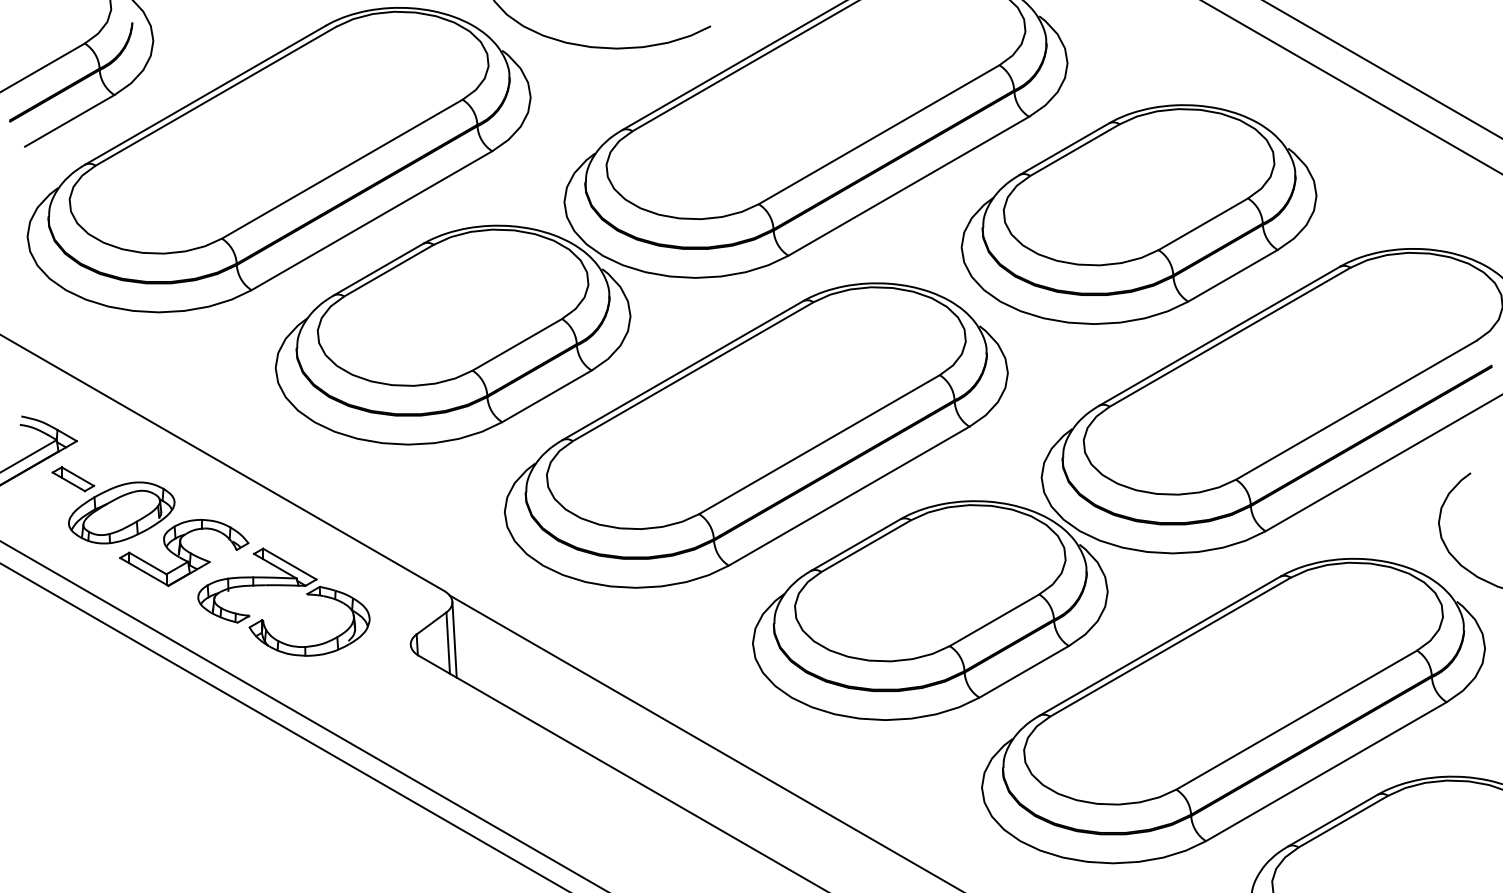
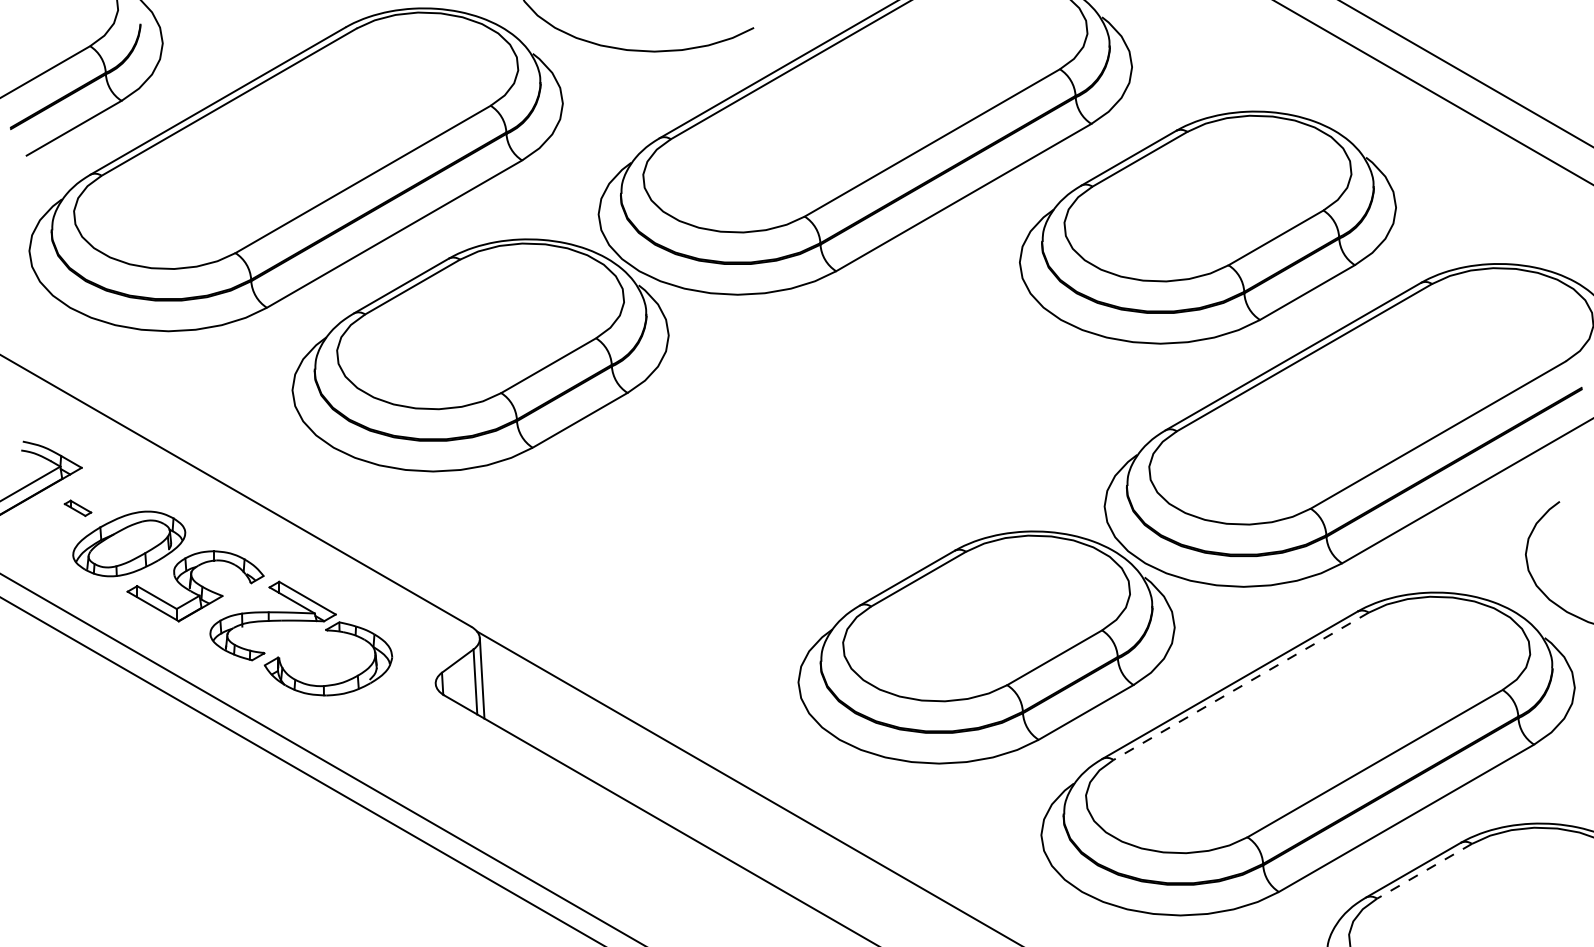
part: (755, 435) -> (801, 461), removed
part: (73, 479) -> (78, 508), size x0.6
line: (1170, 647) -> (1241, 686), solid -> dashed
line: (1343, 821) -> (1424, 871), solid -> dashed

